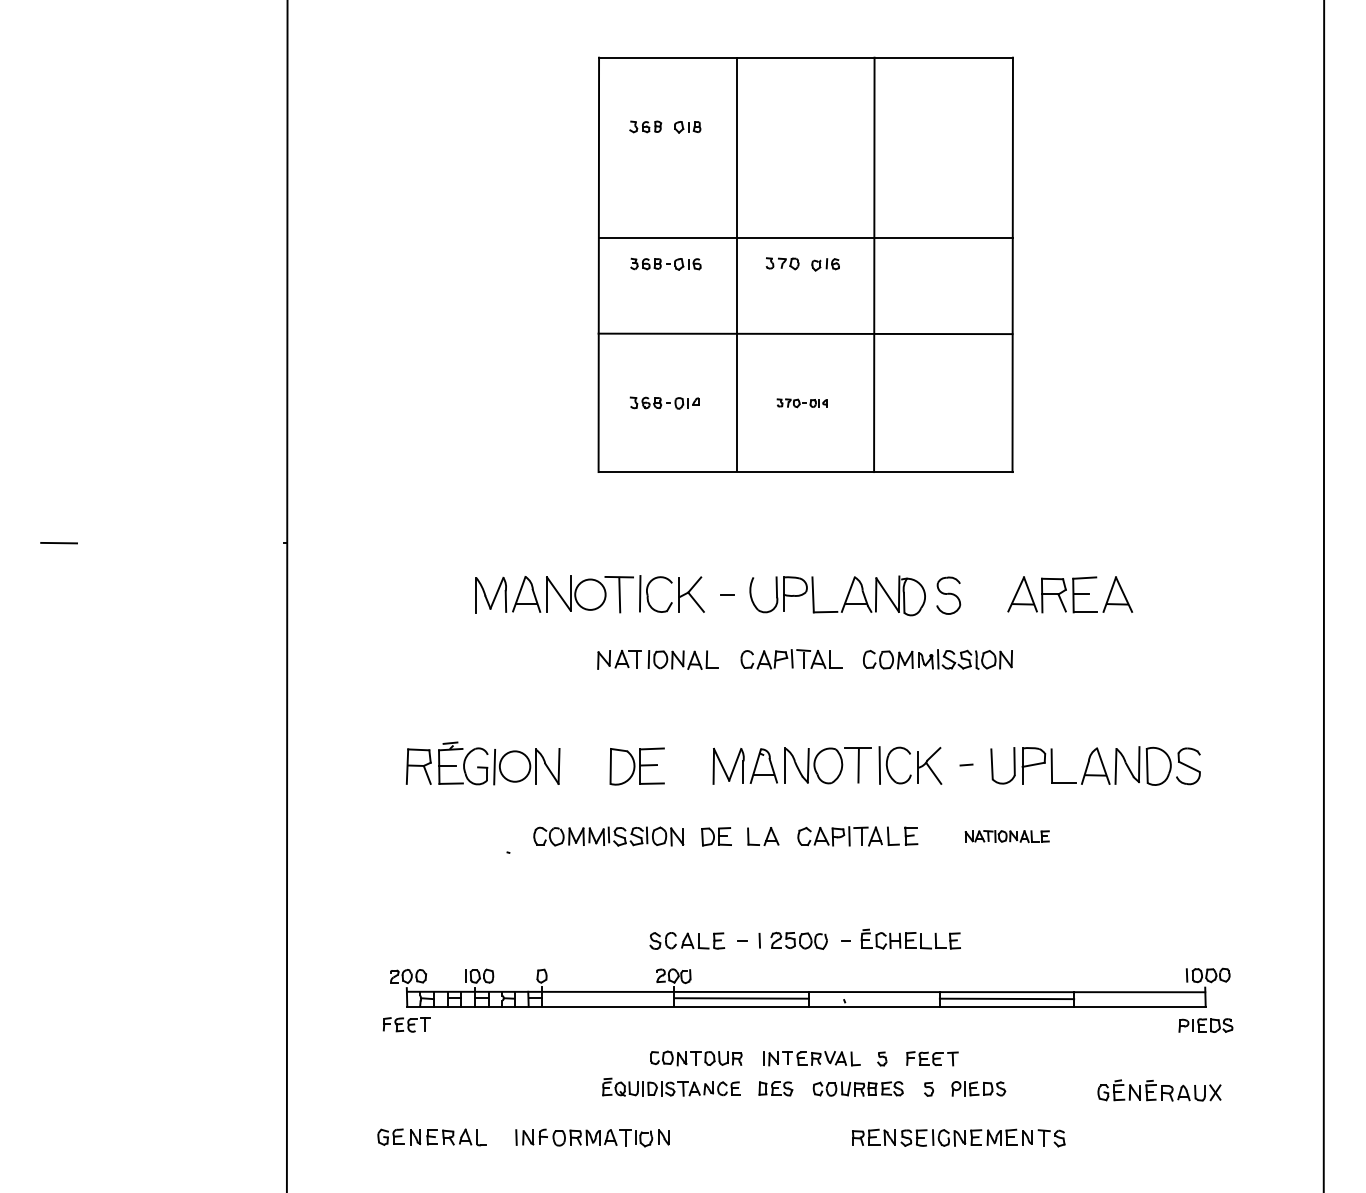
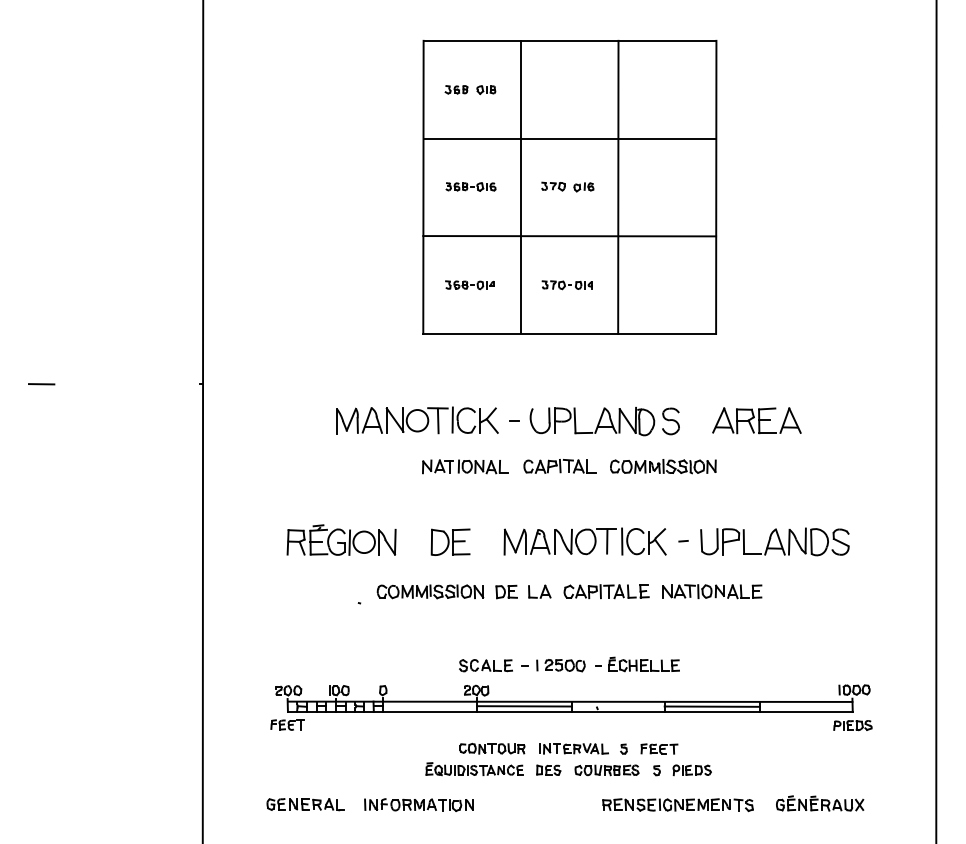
line: (805, 238) -> (569, 139), moved
part: (801, 403) -> (566, 285), size x1.43
part: (1007, 836) -> (712, 591), size x1.67
part: (1160, 1090) -> (820, 803), moved

